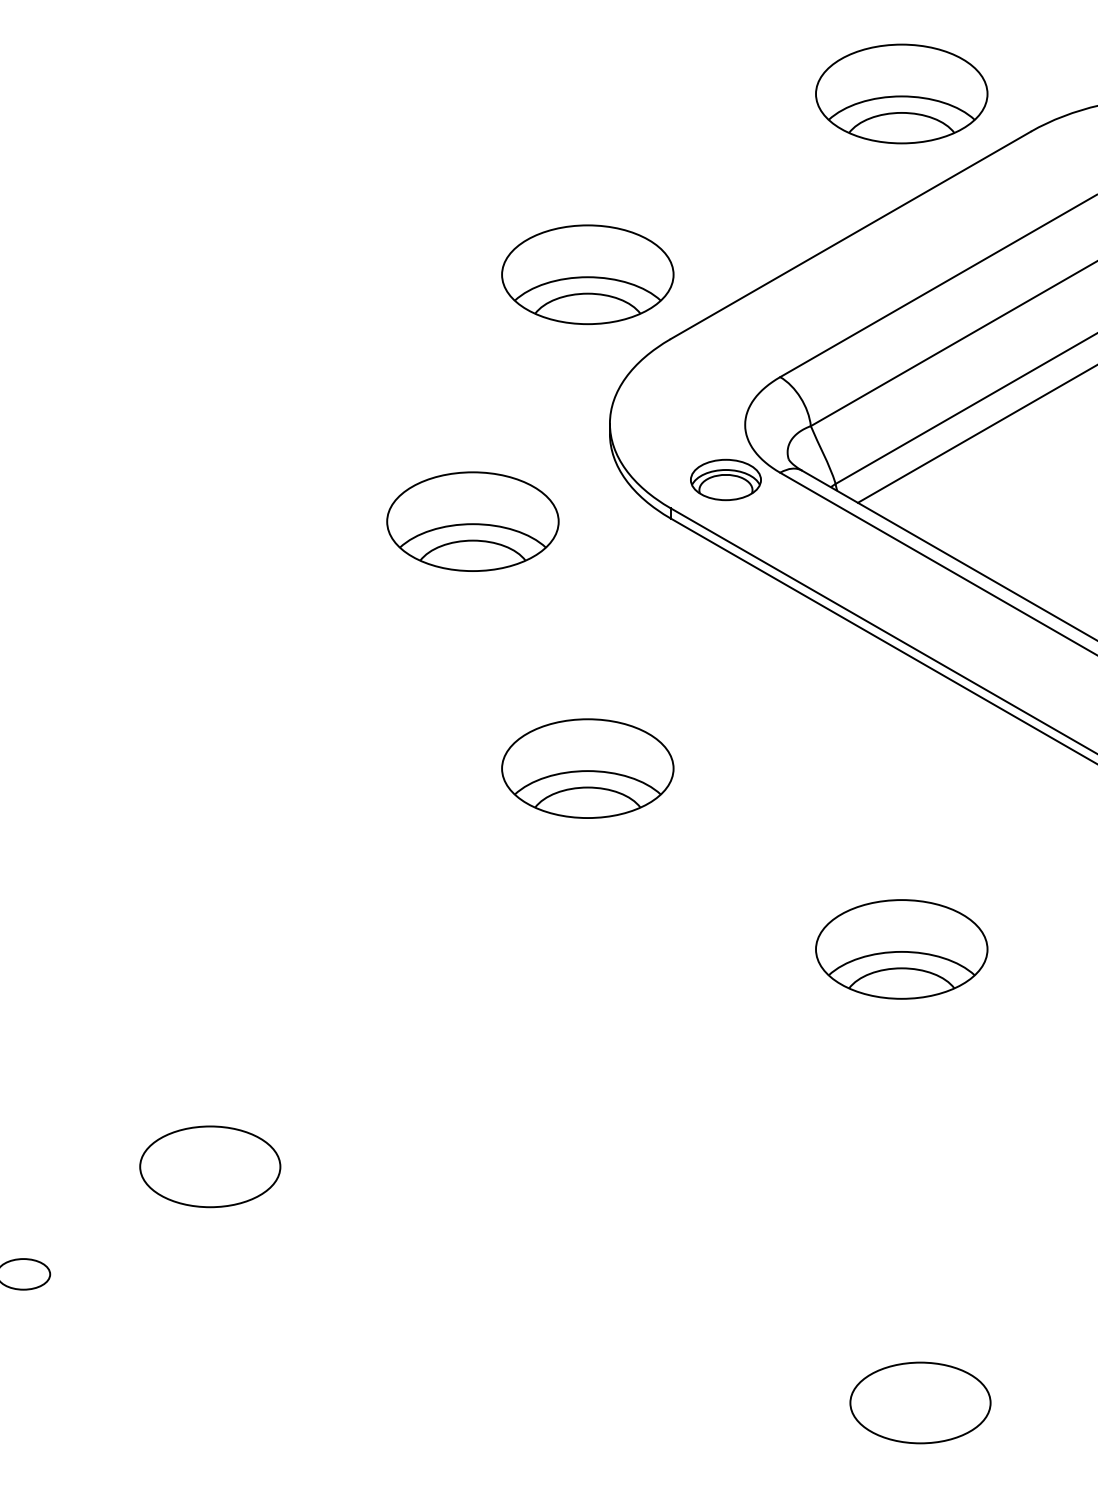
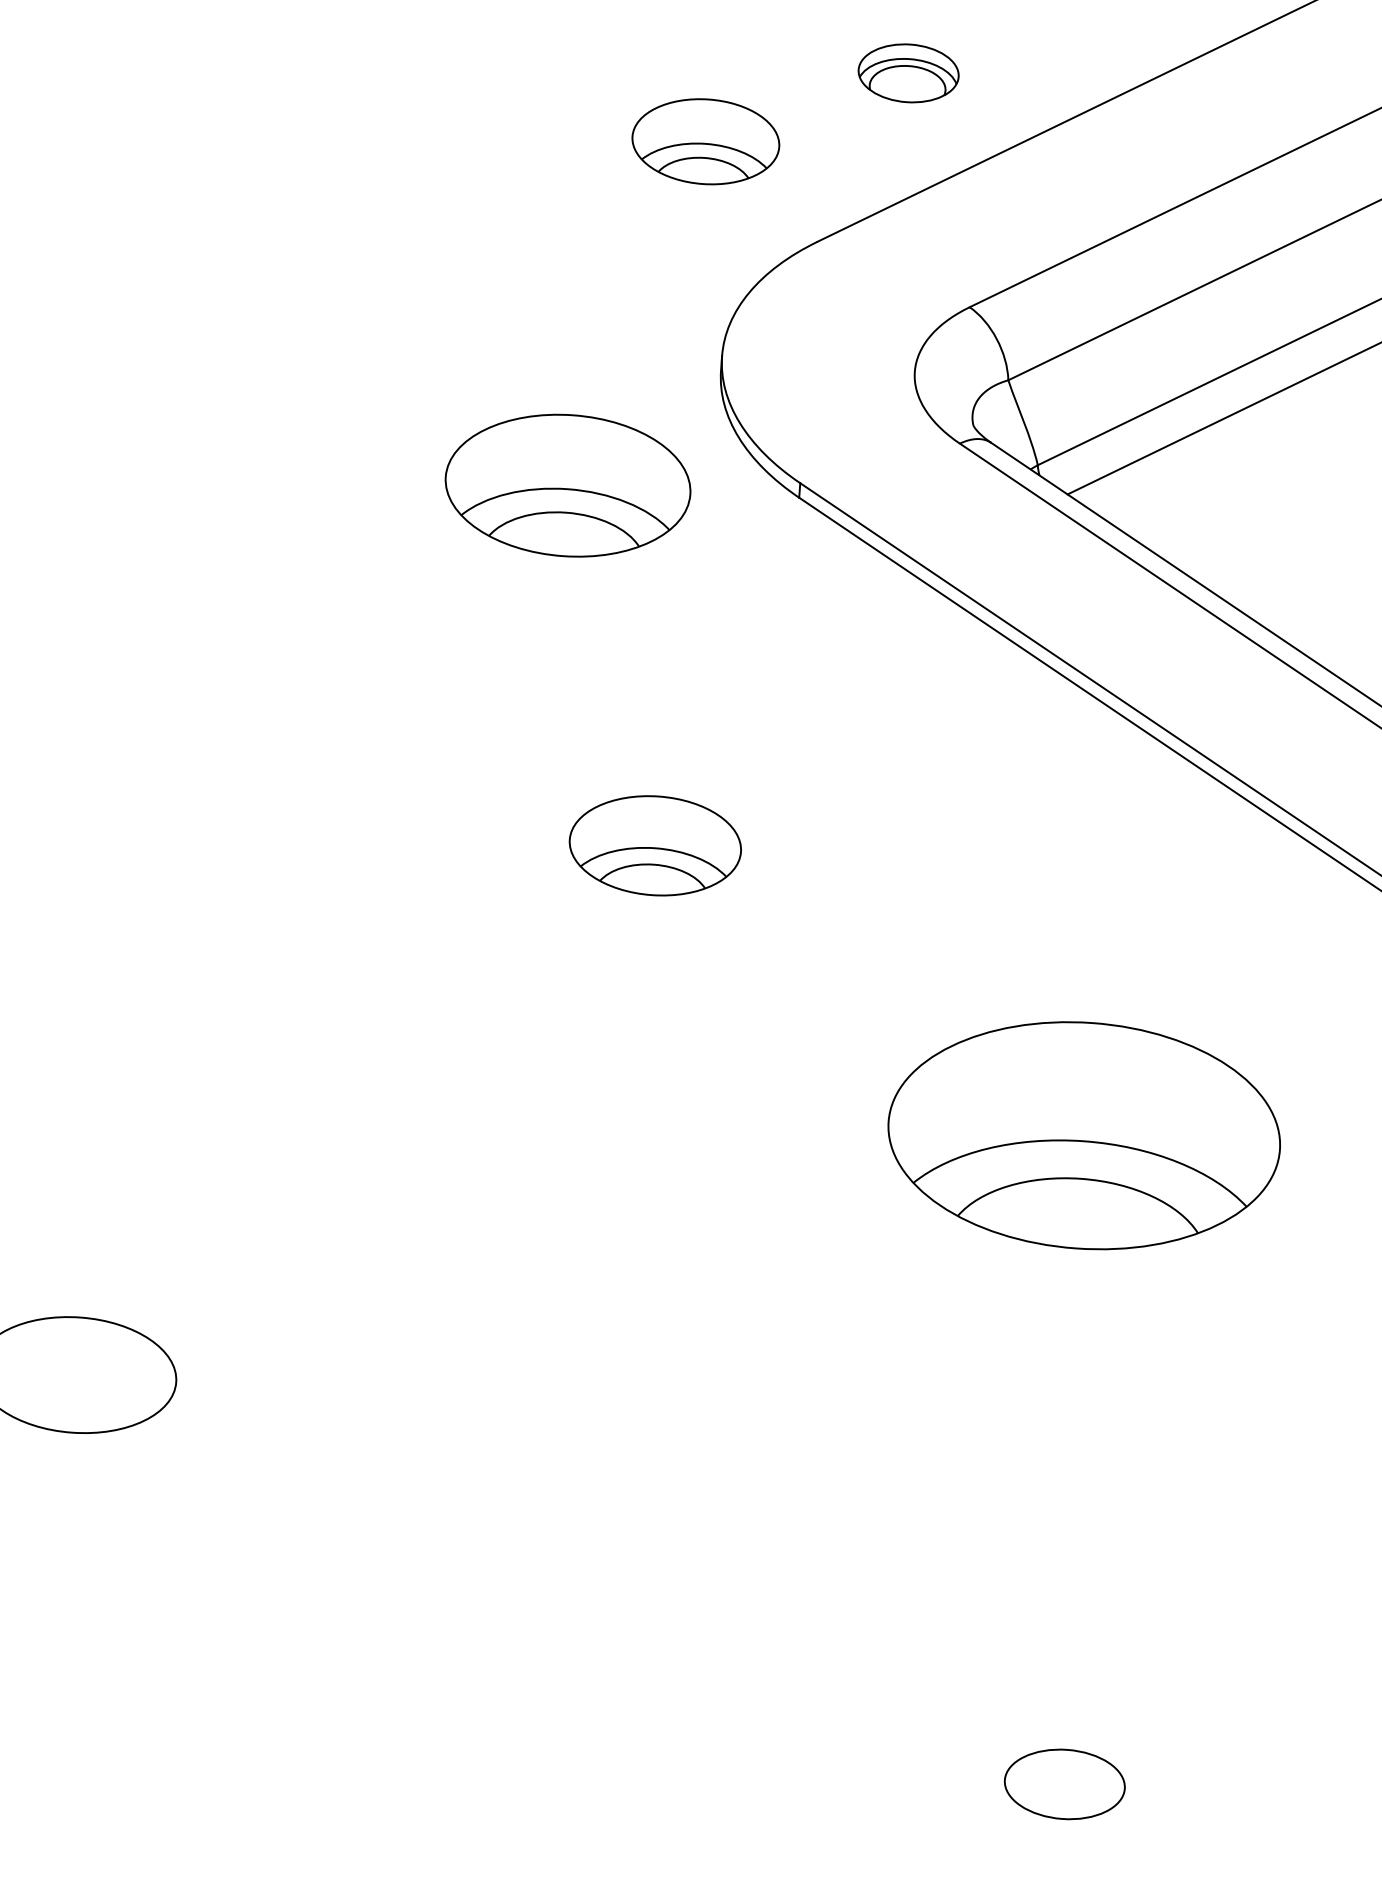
part: (587, 274) -> (705, 141), size x0.6
part: (725, 479) -> (908, 72), moved
part: (472, 521) -> (567, 485), moved
part: (587, 768) -> (654, 845), size x0.7
part: (901, 949) -> (1084, 1135), size x1.6
part: (920, 1402) -> (1064, 1783), size x0.6

